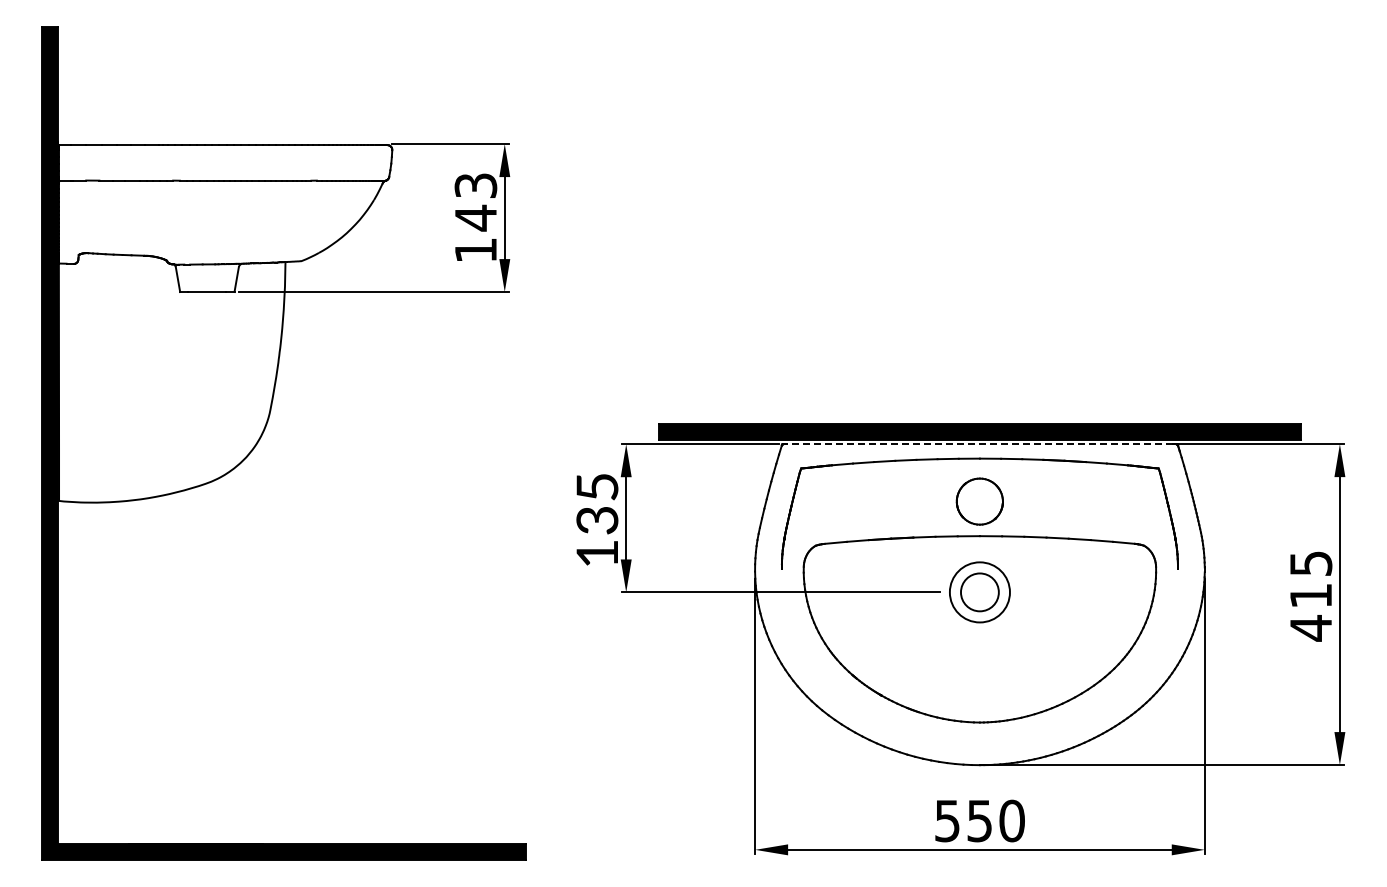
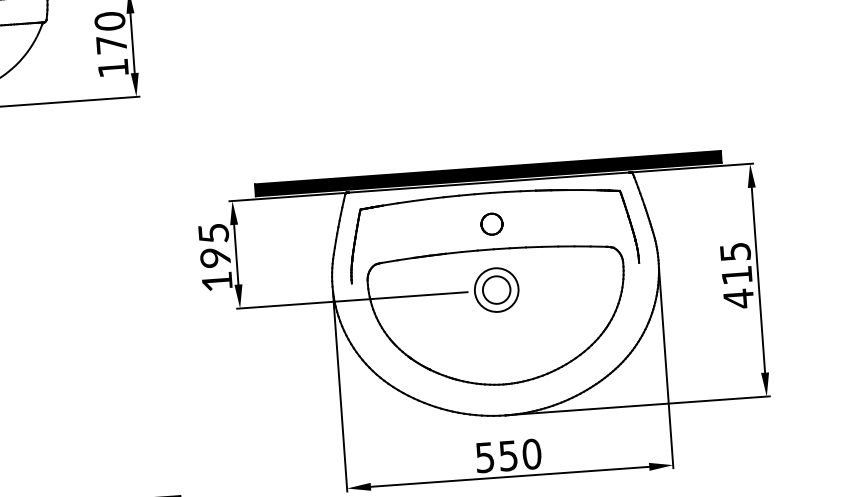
text: (475, 202) -> (110, 33), 143 -> 170
line: (979, 444) -> (488, 182), dashed -> solid
part: (979, 501) -> (491, 224), size x0.62
text: (597, 520) -> (215, 257), 135 -> 195

